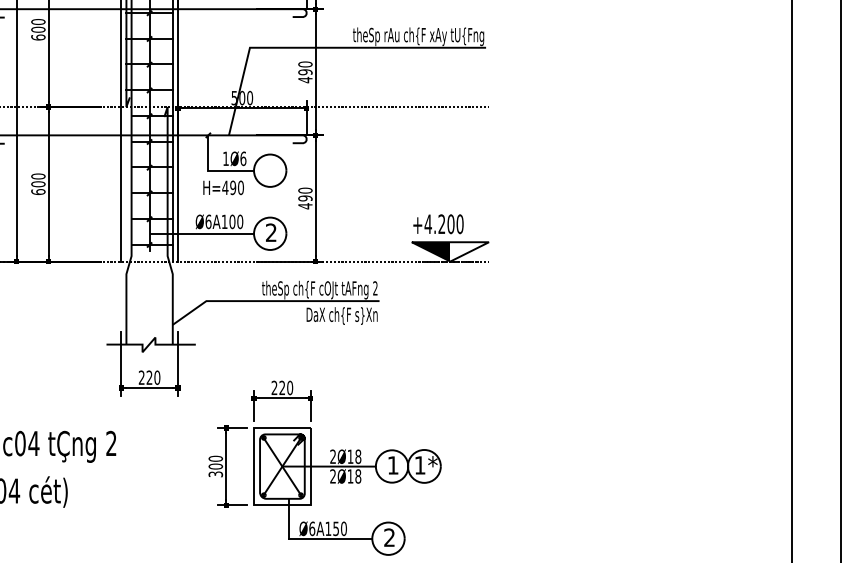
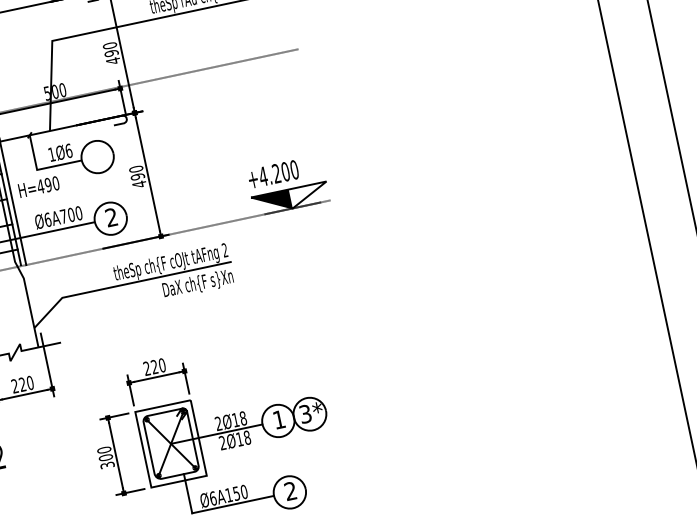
text: (223, 187) -> (38, 186), moved
text: (224, 221) -> (63, 216), Ø6A100 -> Ø6A700
text: (419, 465) -> (304, 414), 1* -> 3*

